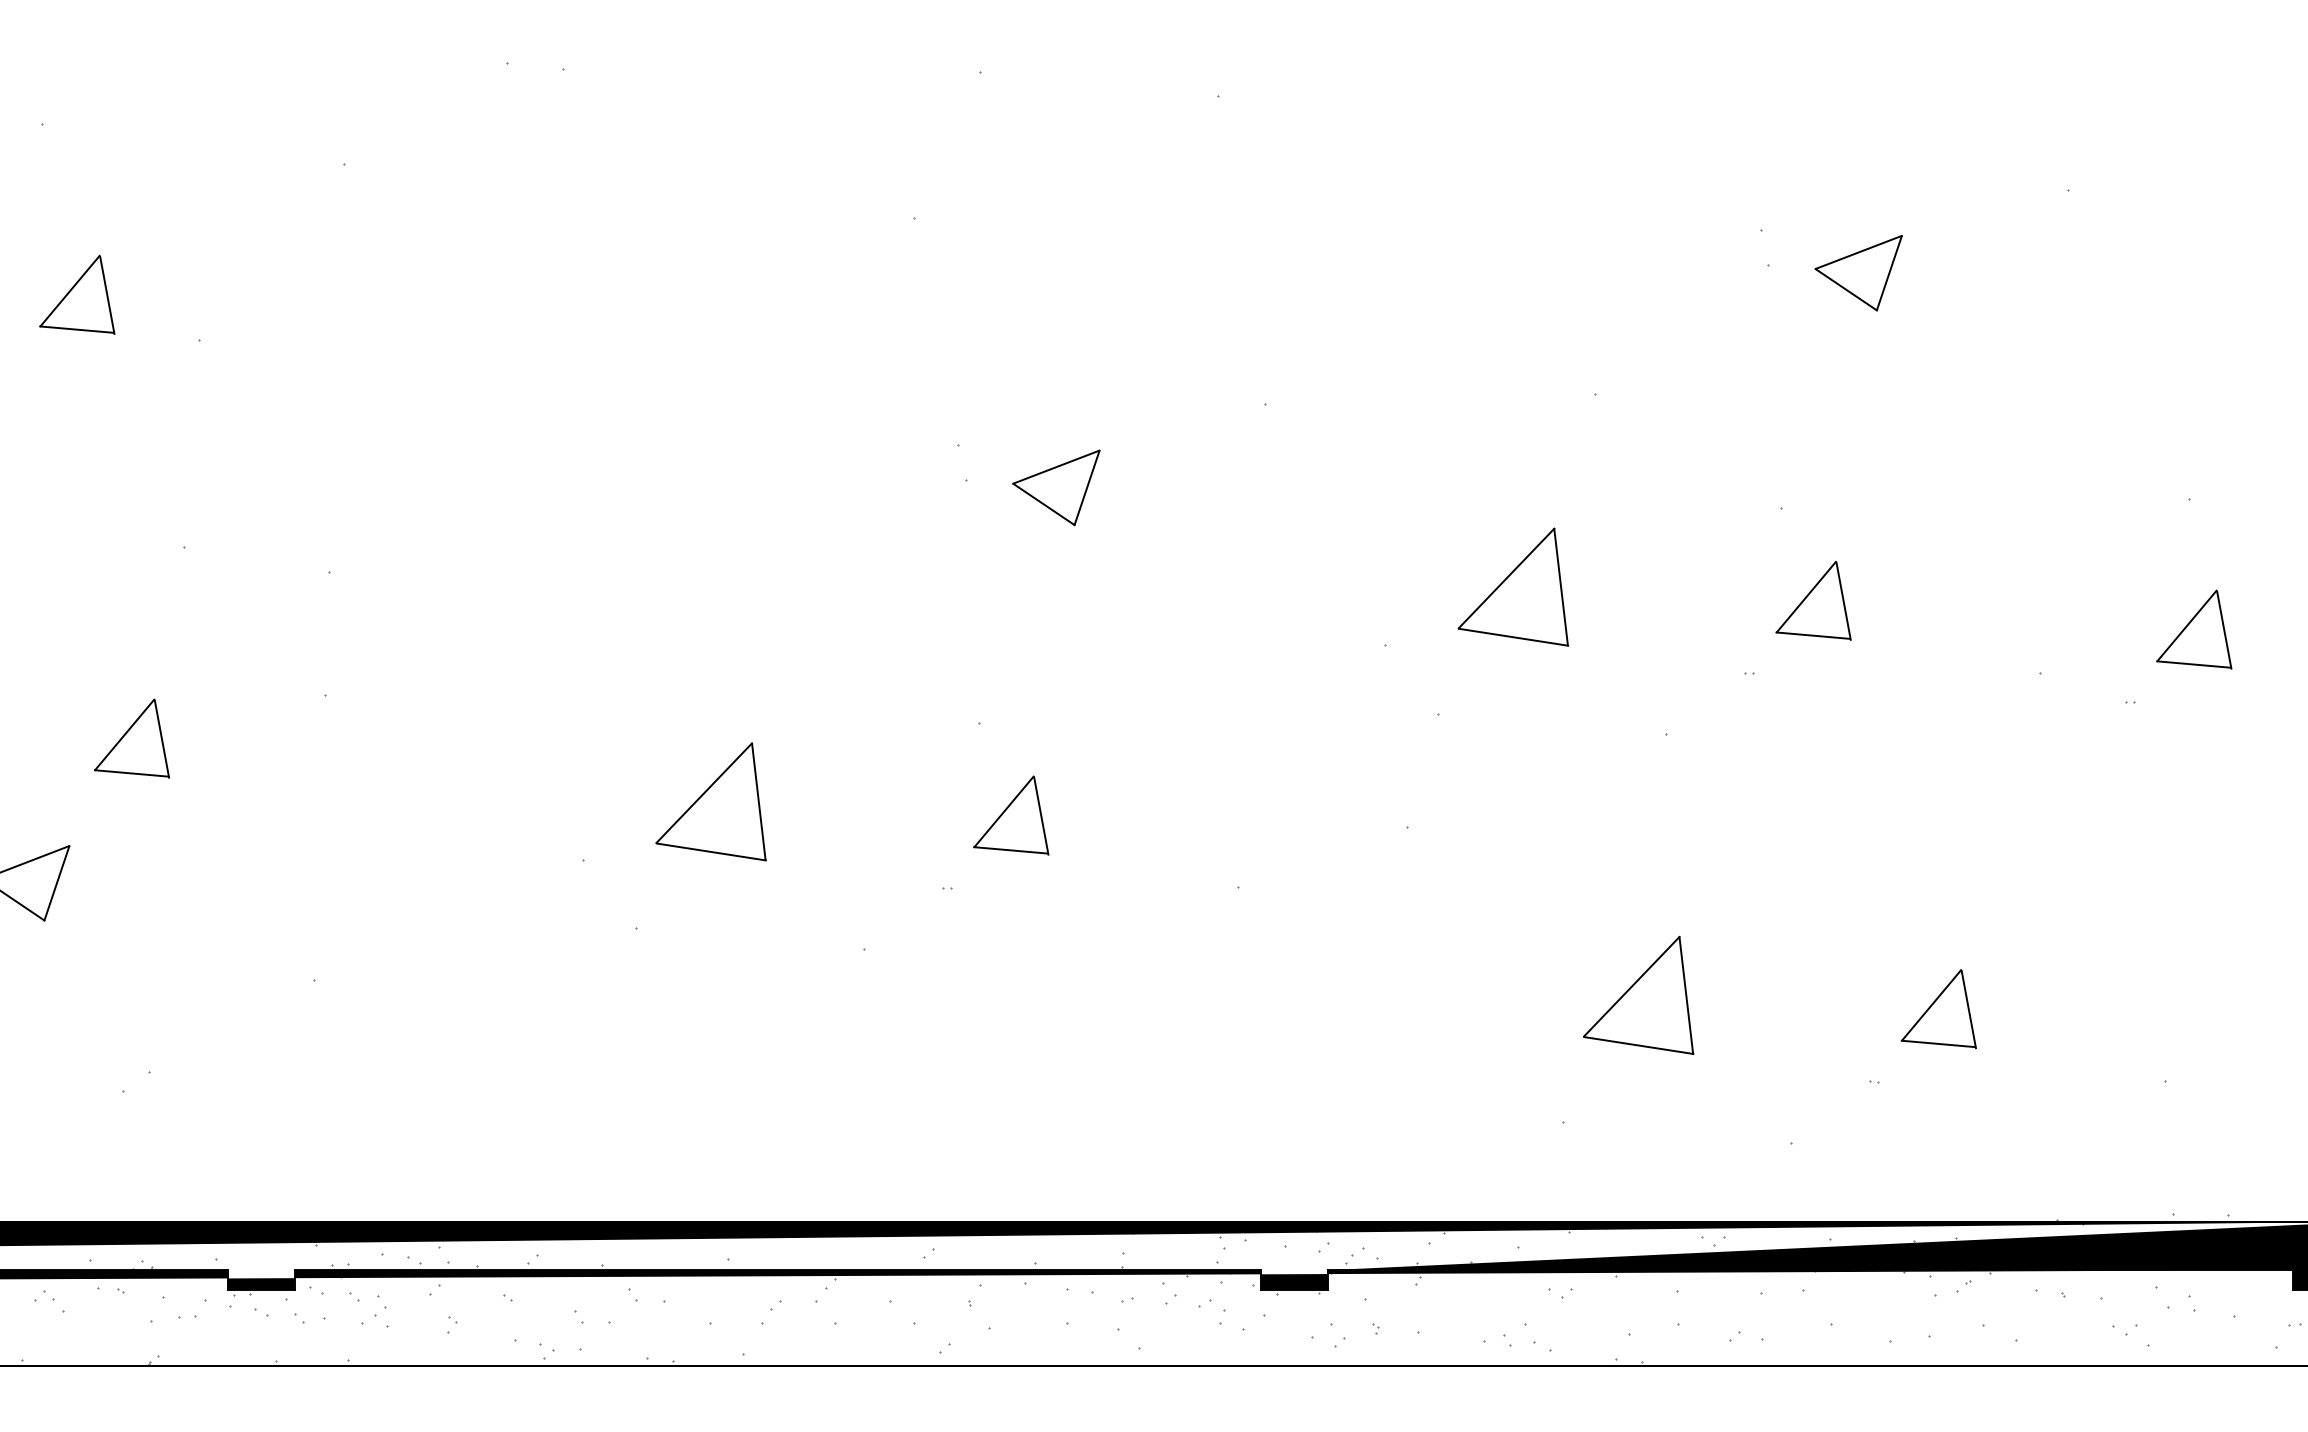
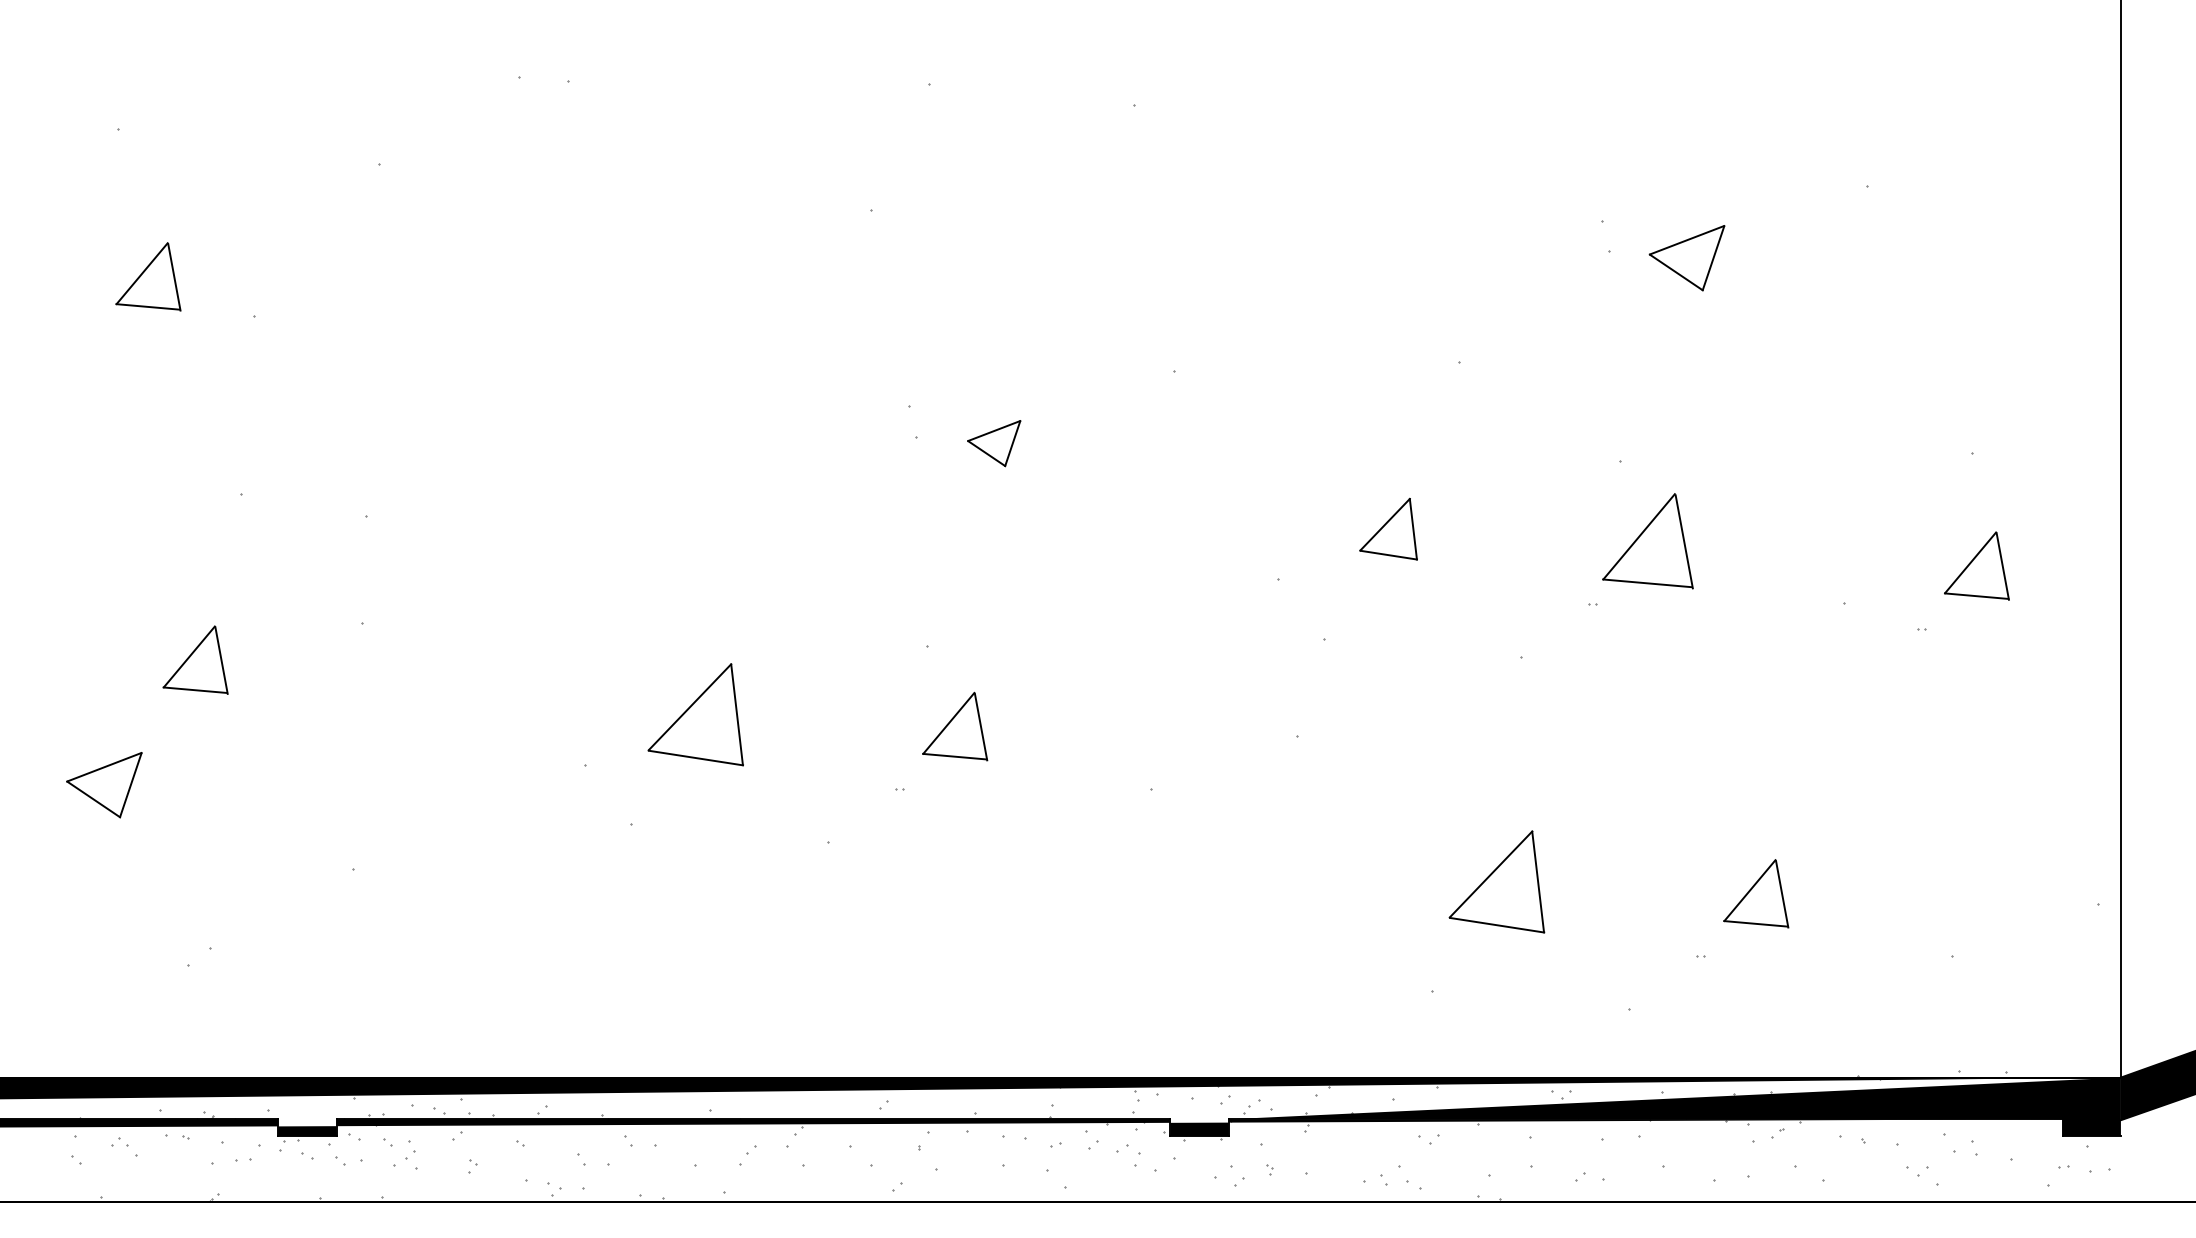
part: (1056, 487) -> (994, 443), size x0.7
part: (1513, 586) -> (1388, 528), size x0.6
part: (1814, 600) -> (1648, 540), size x1.4

